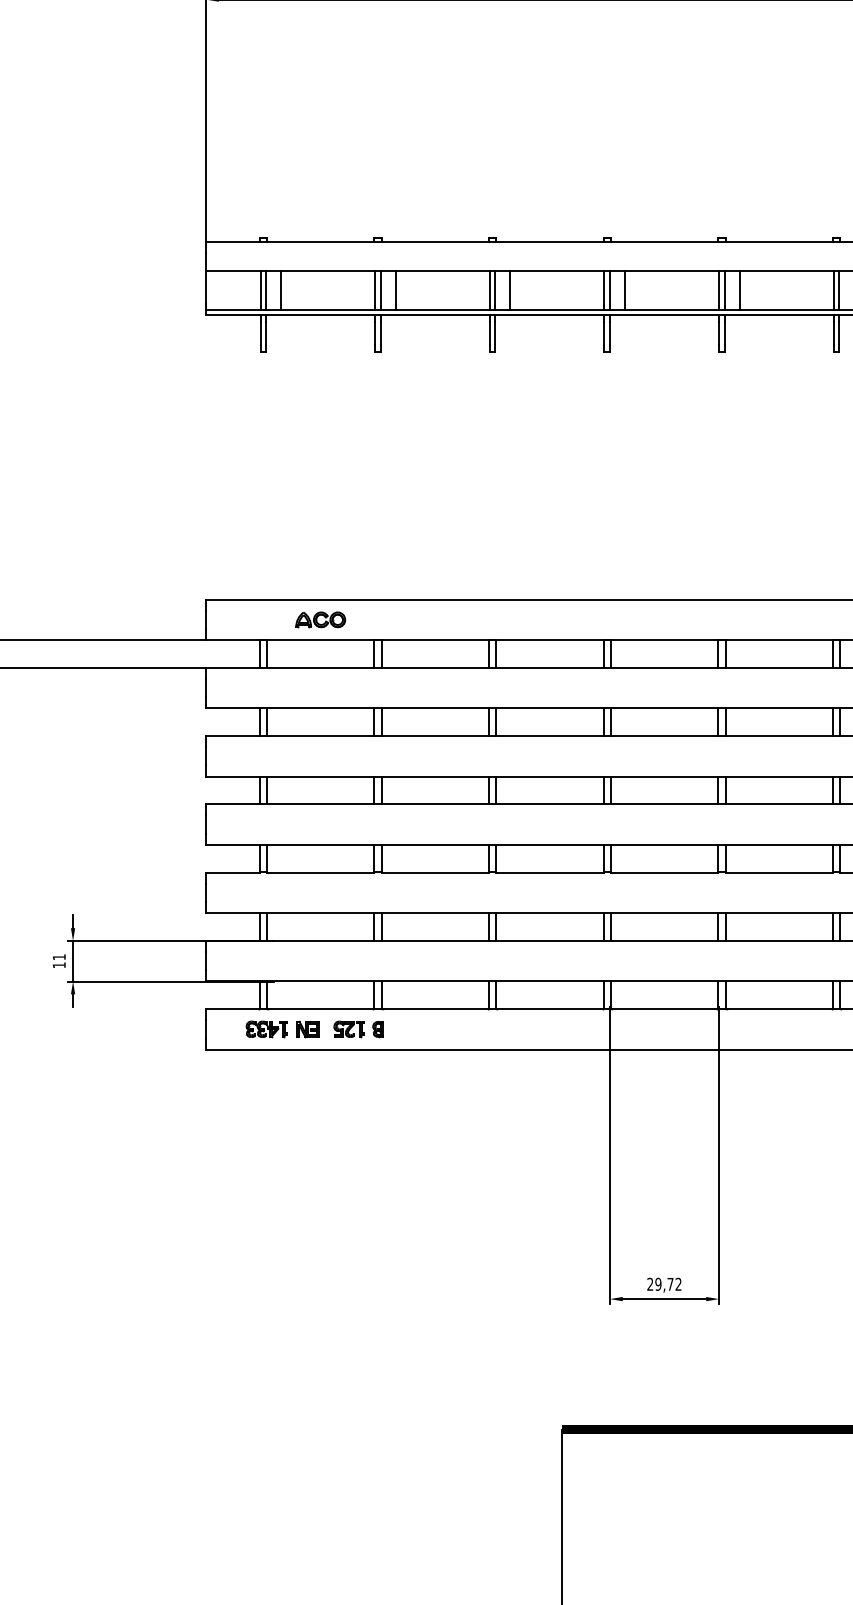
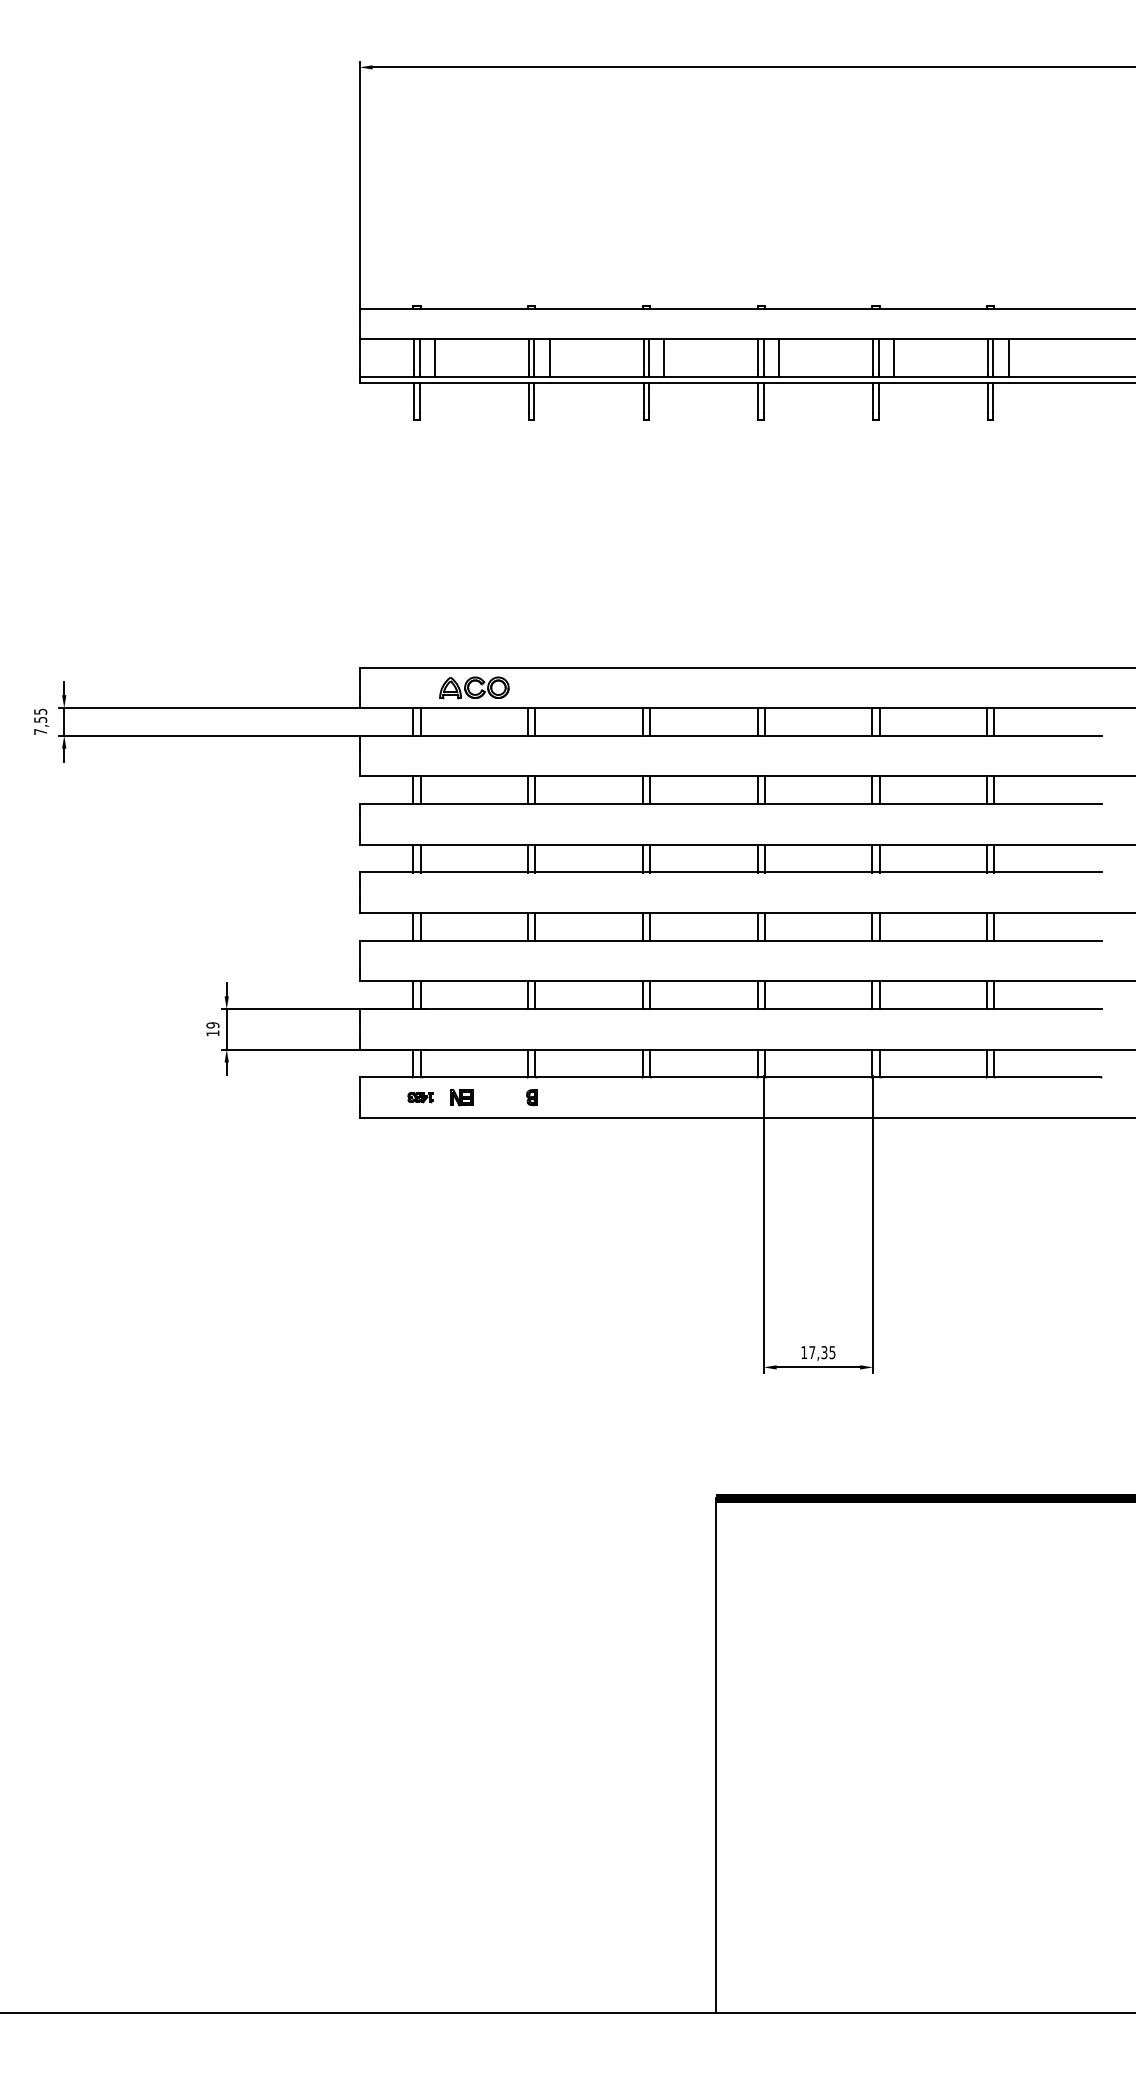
part: (320, 619) -> (474, 687), size x1.4
text: (58, 957) -> (212, 1025), 11 -> 19
part: (266, 1029) -> (420, 1097), size x0.6
part: (348, 1029) -> (502, 1097), removed
text: (664, 1284) -> (818, 1352), 29,72 -> 17,35

